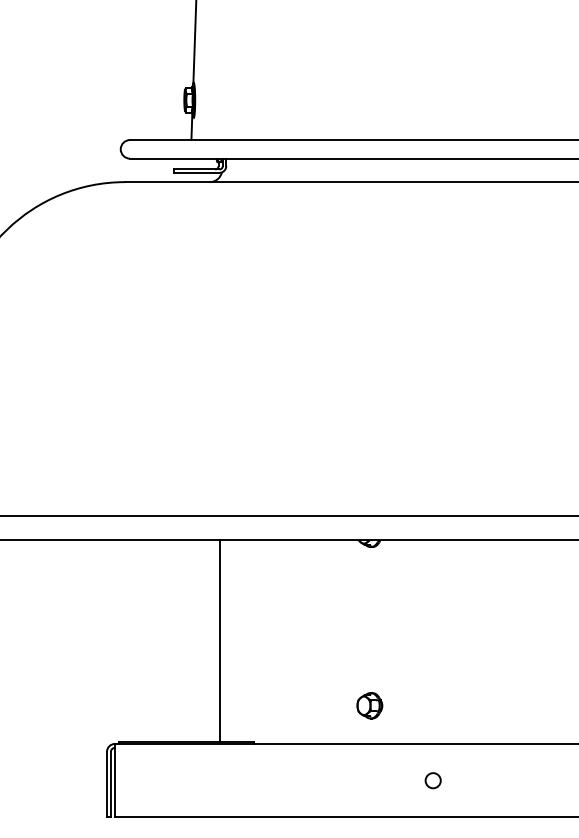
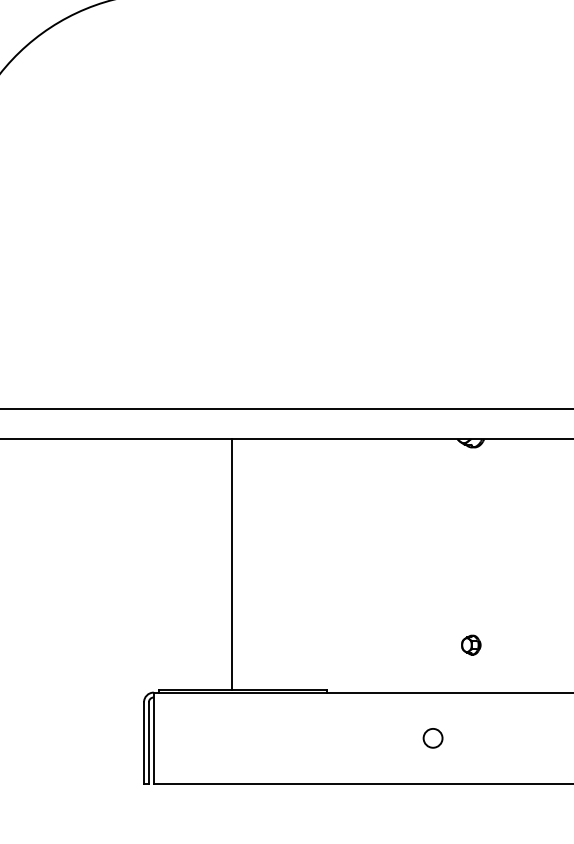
line: (219, 640) -> (231, 563), moved
part: (369, 705) -> (470, 644), size x0.6
circle: (432, 780) -> (432, 738), moved

